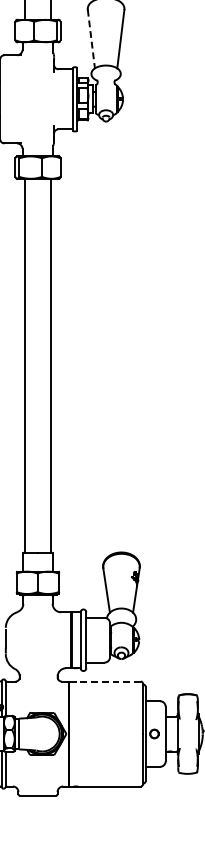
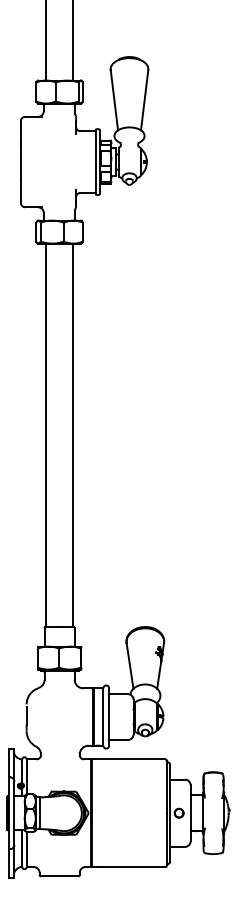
line: (91, 39) -> (114, 100), dashed -> solid
line: (105, 681) -> (128, 759), dashed -> solid

